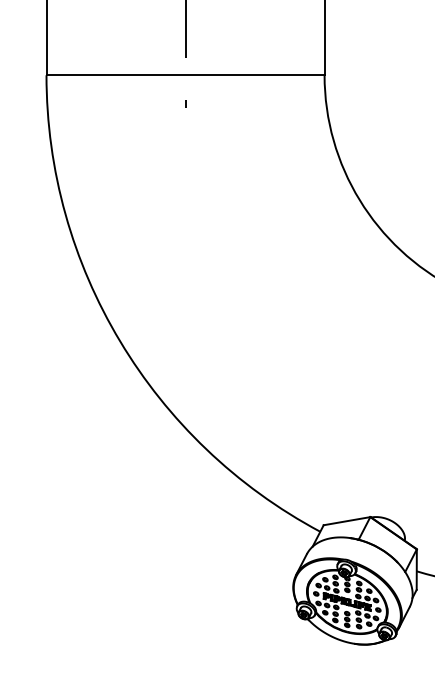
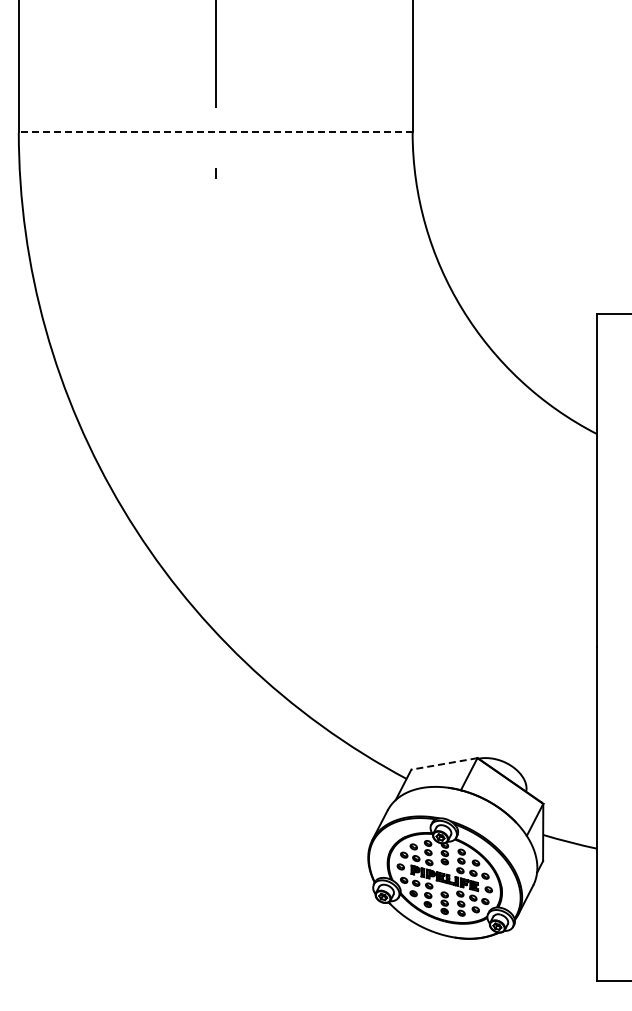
line: (185, 75) -> (215, 132), solid -> dashed
line: (347, 520) -> (444, 763), solid -> dashed

